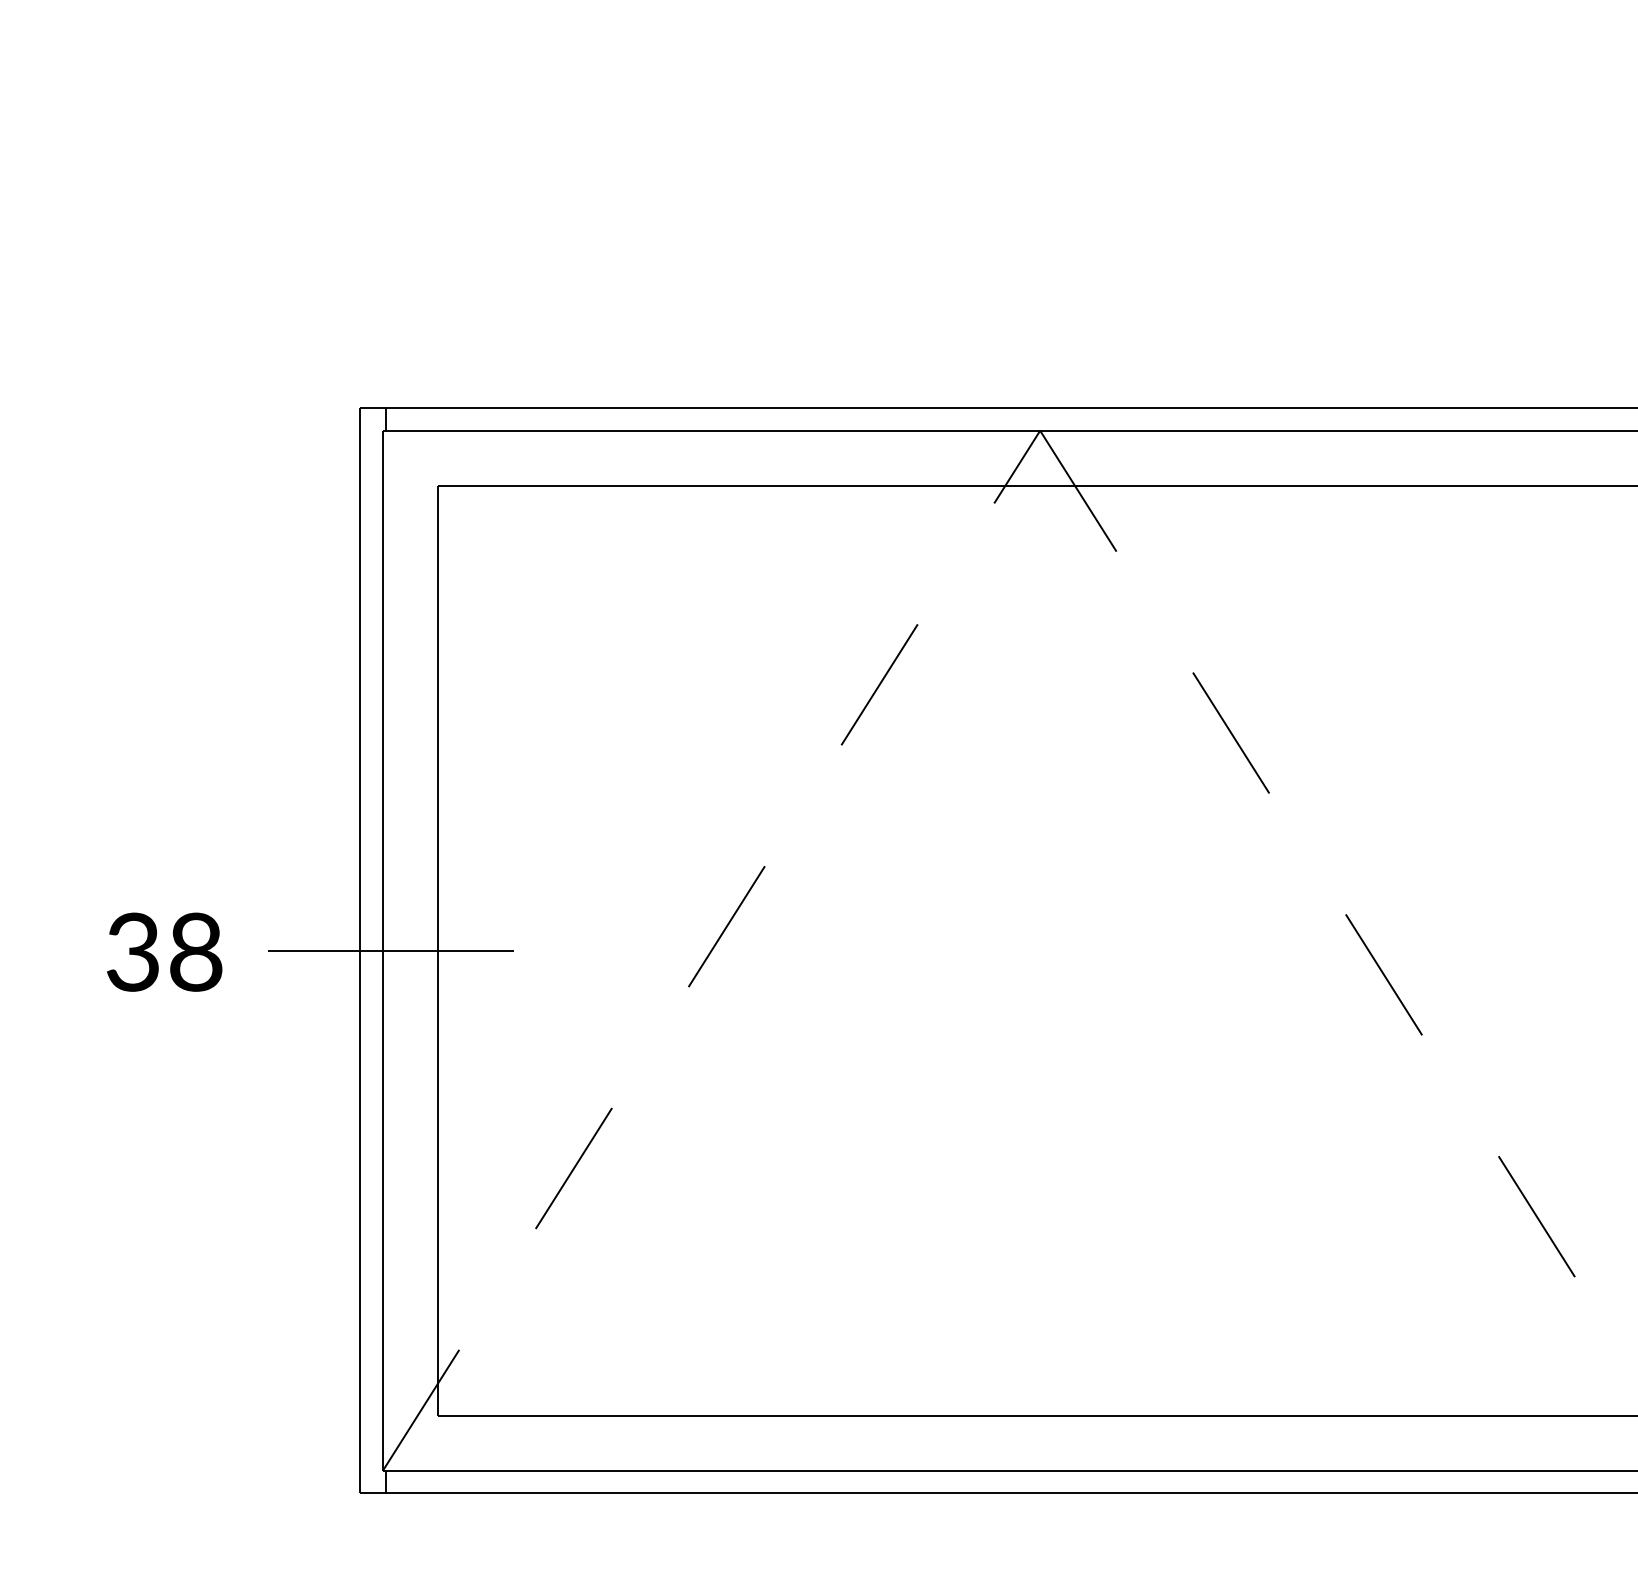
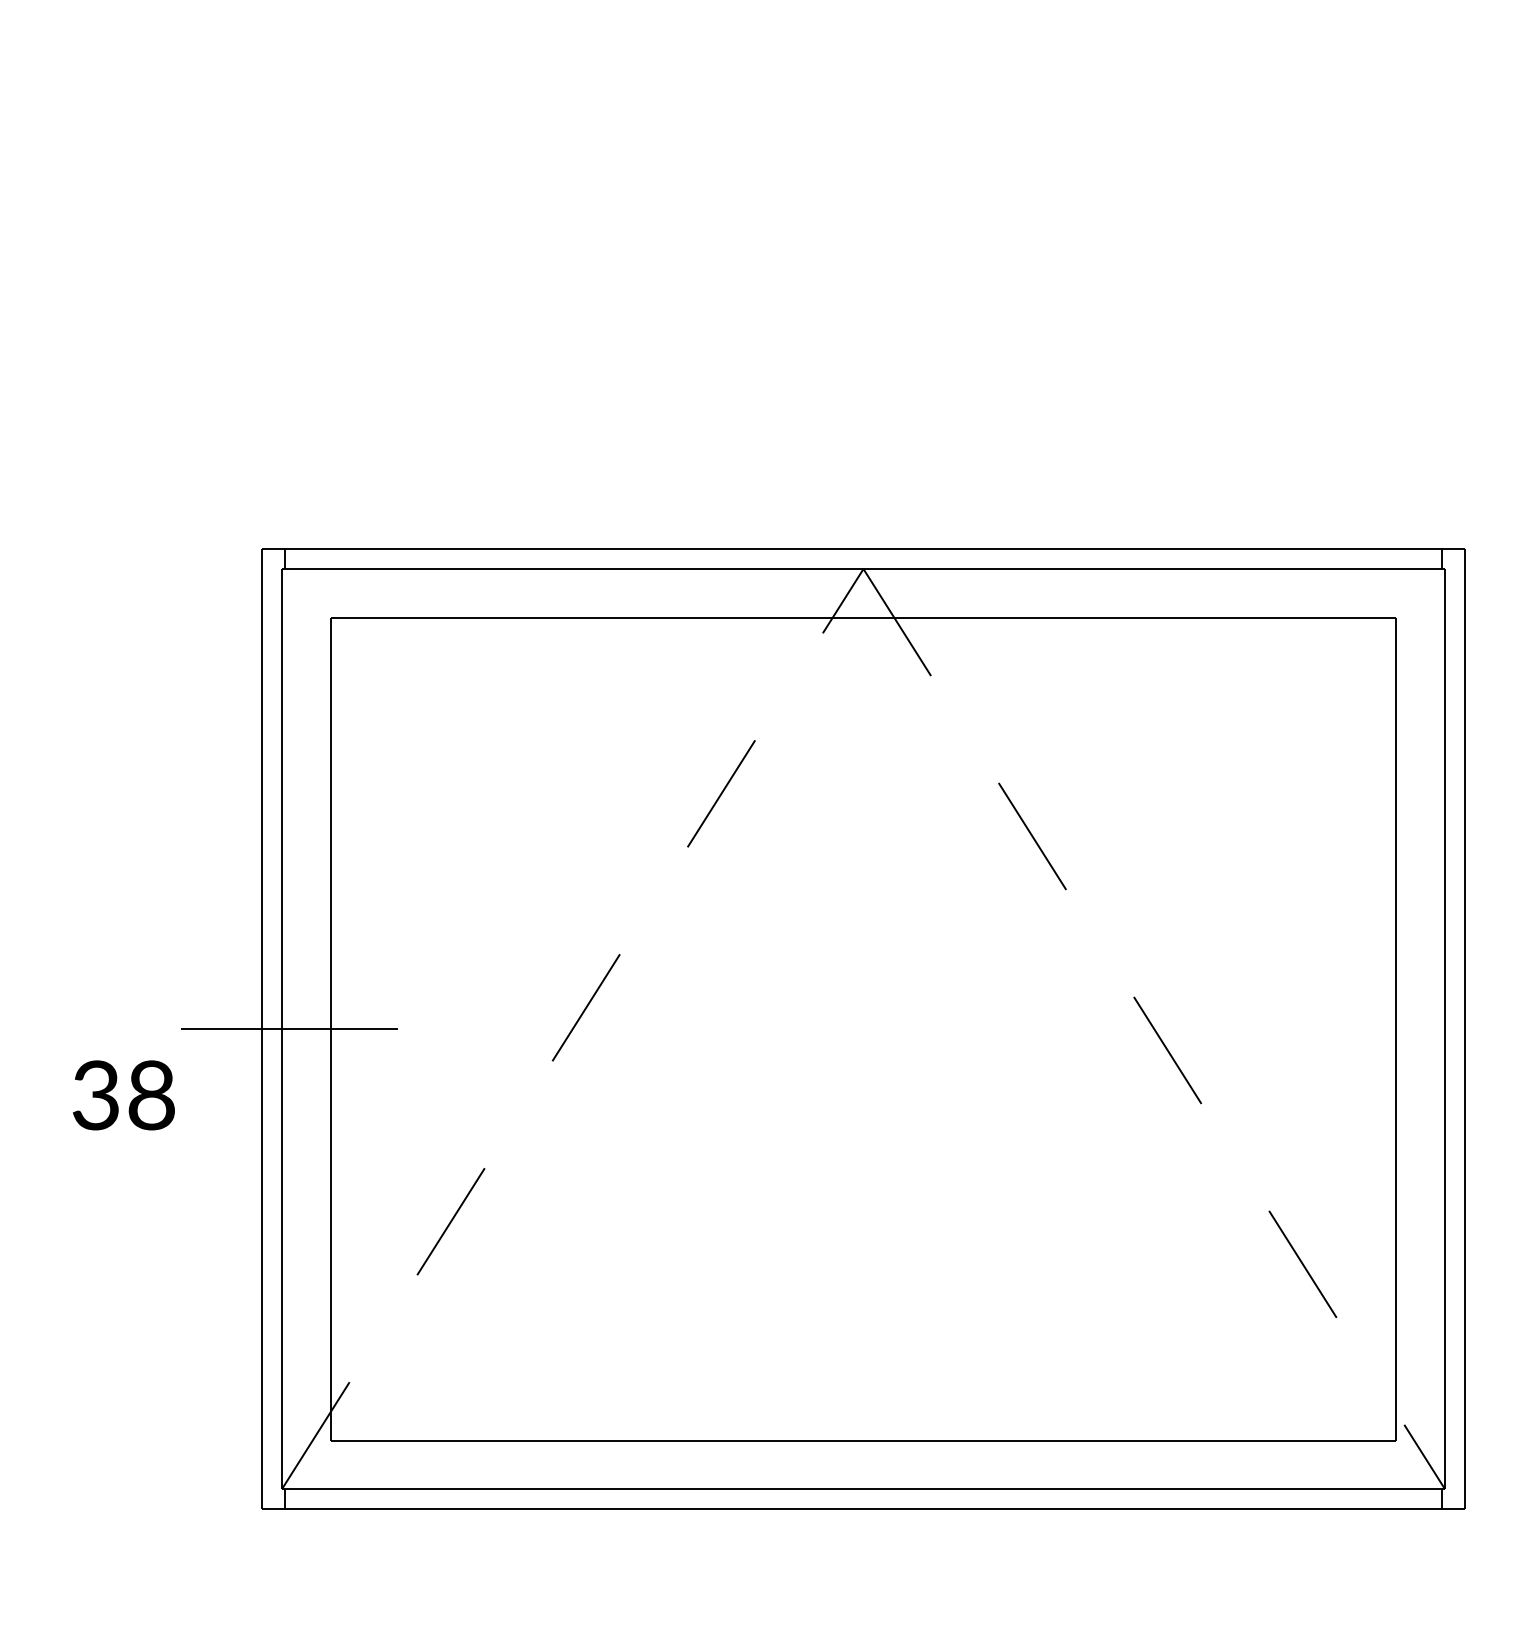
text: (164, 952) -> (123, 1095), moved

